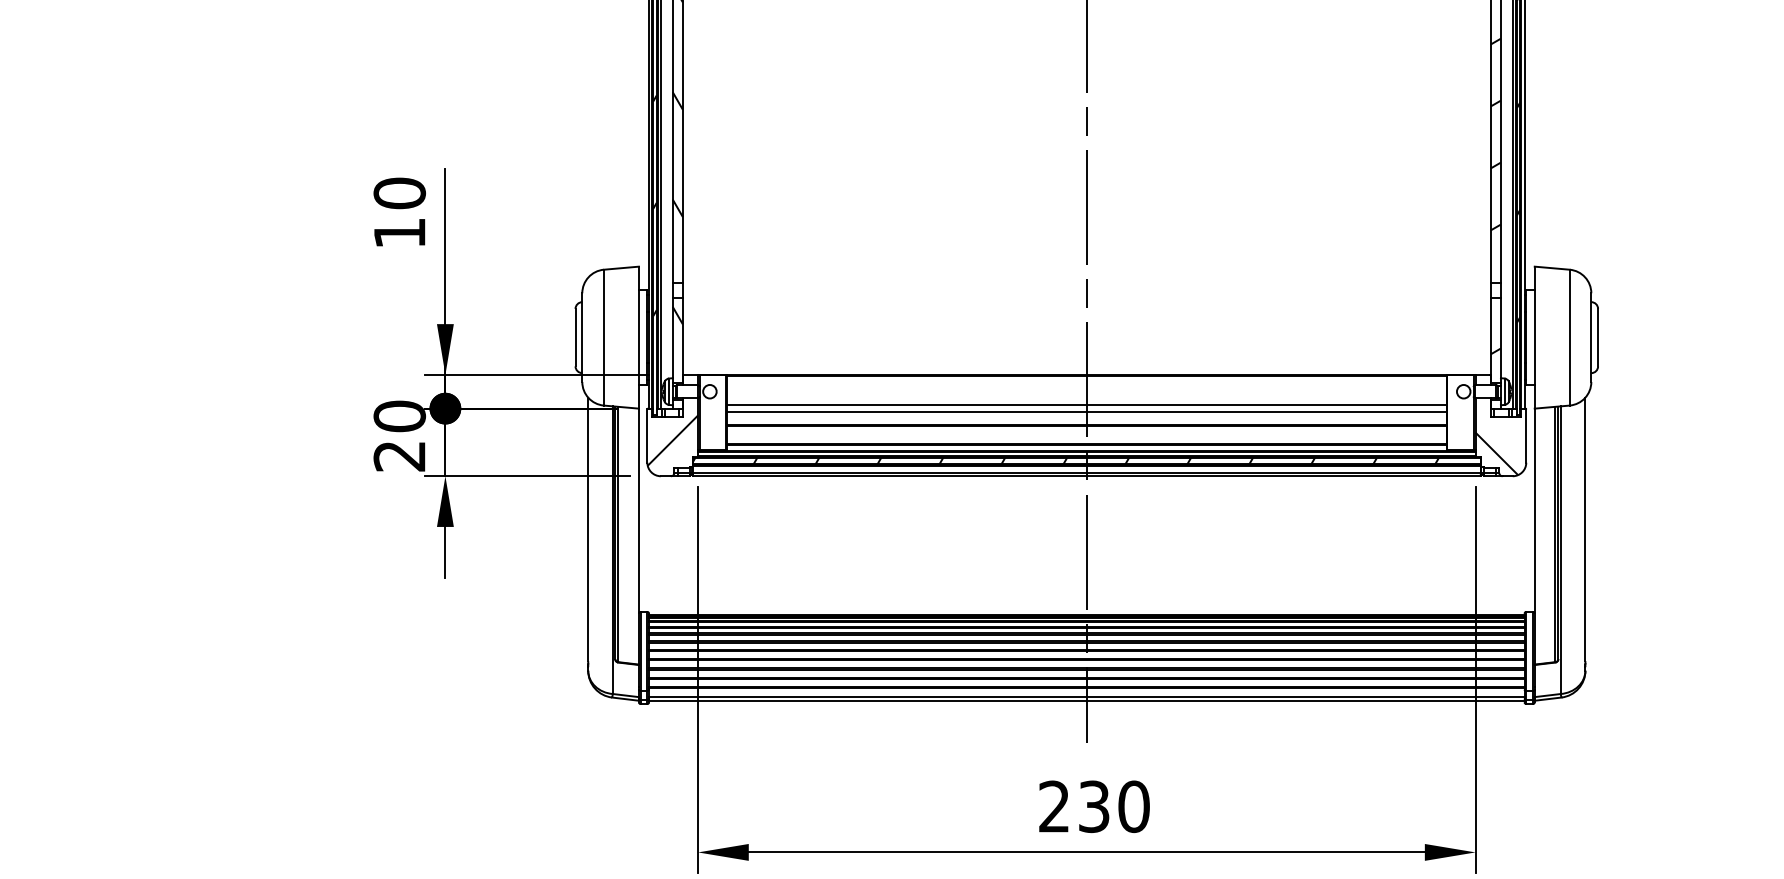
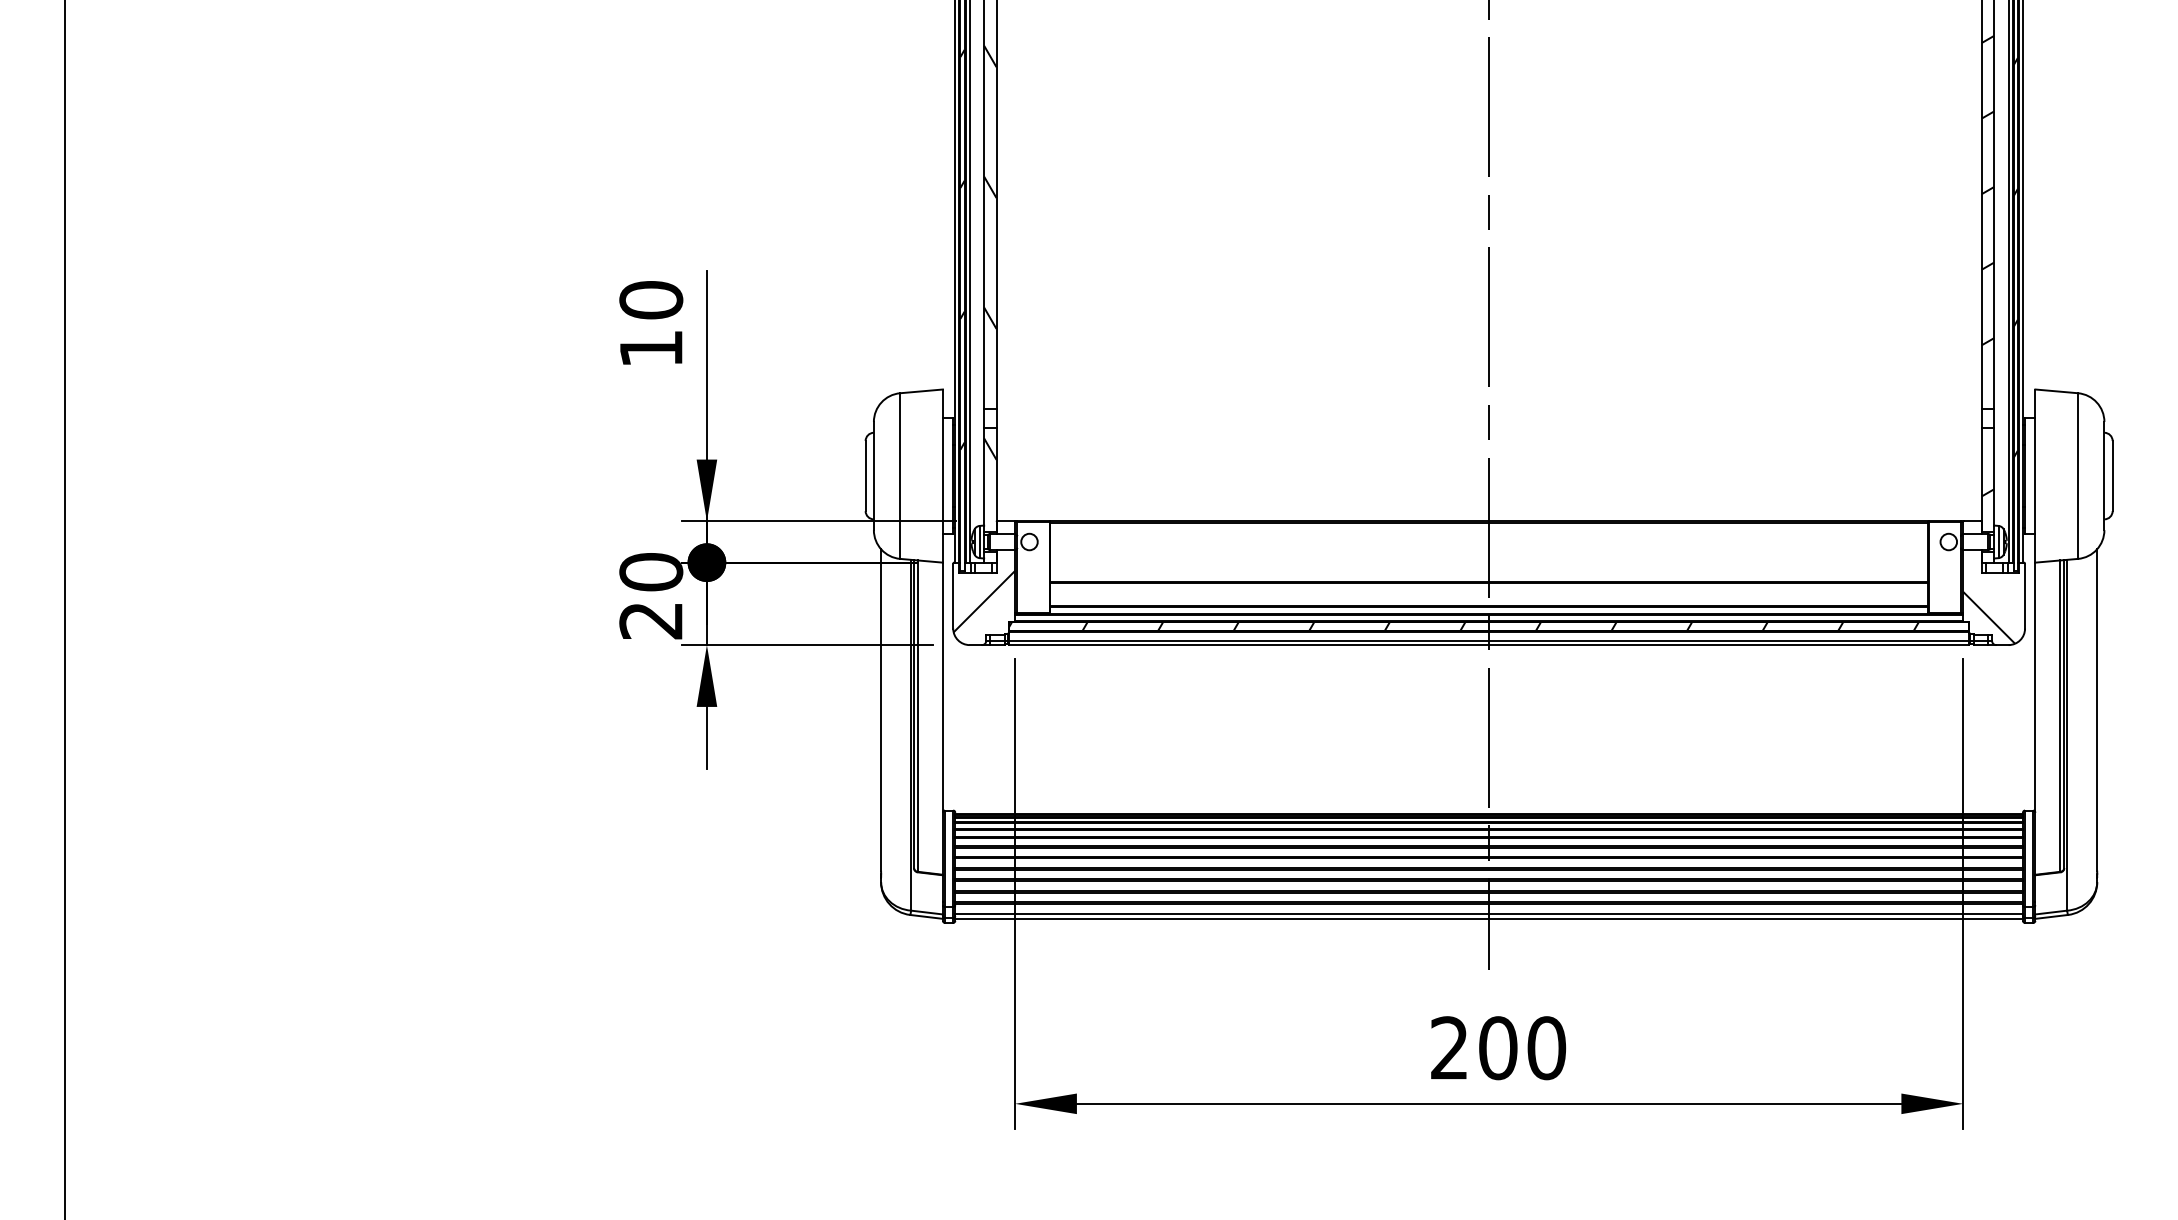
line: (1087, 405) -> (1489, 558), removed
line: (1087, 411) -> (1489, 566), removed
text: (1094, 807) -> (1498, 1048), 230 -> 200

